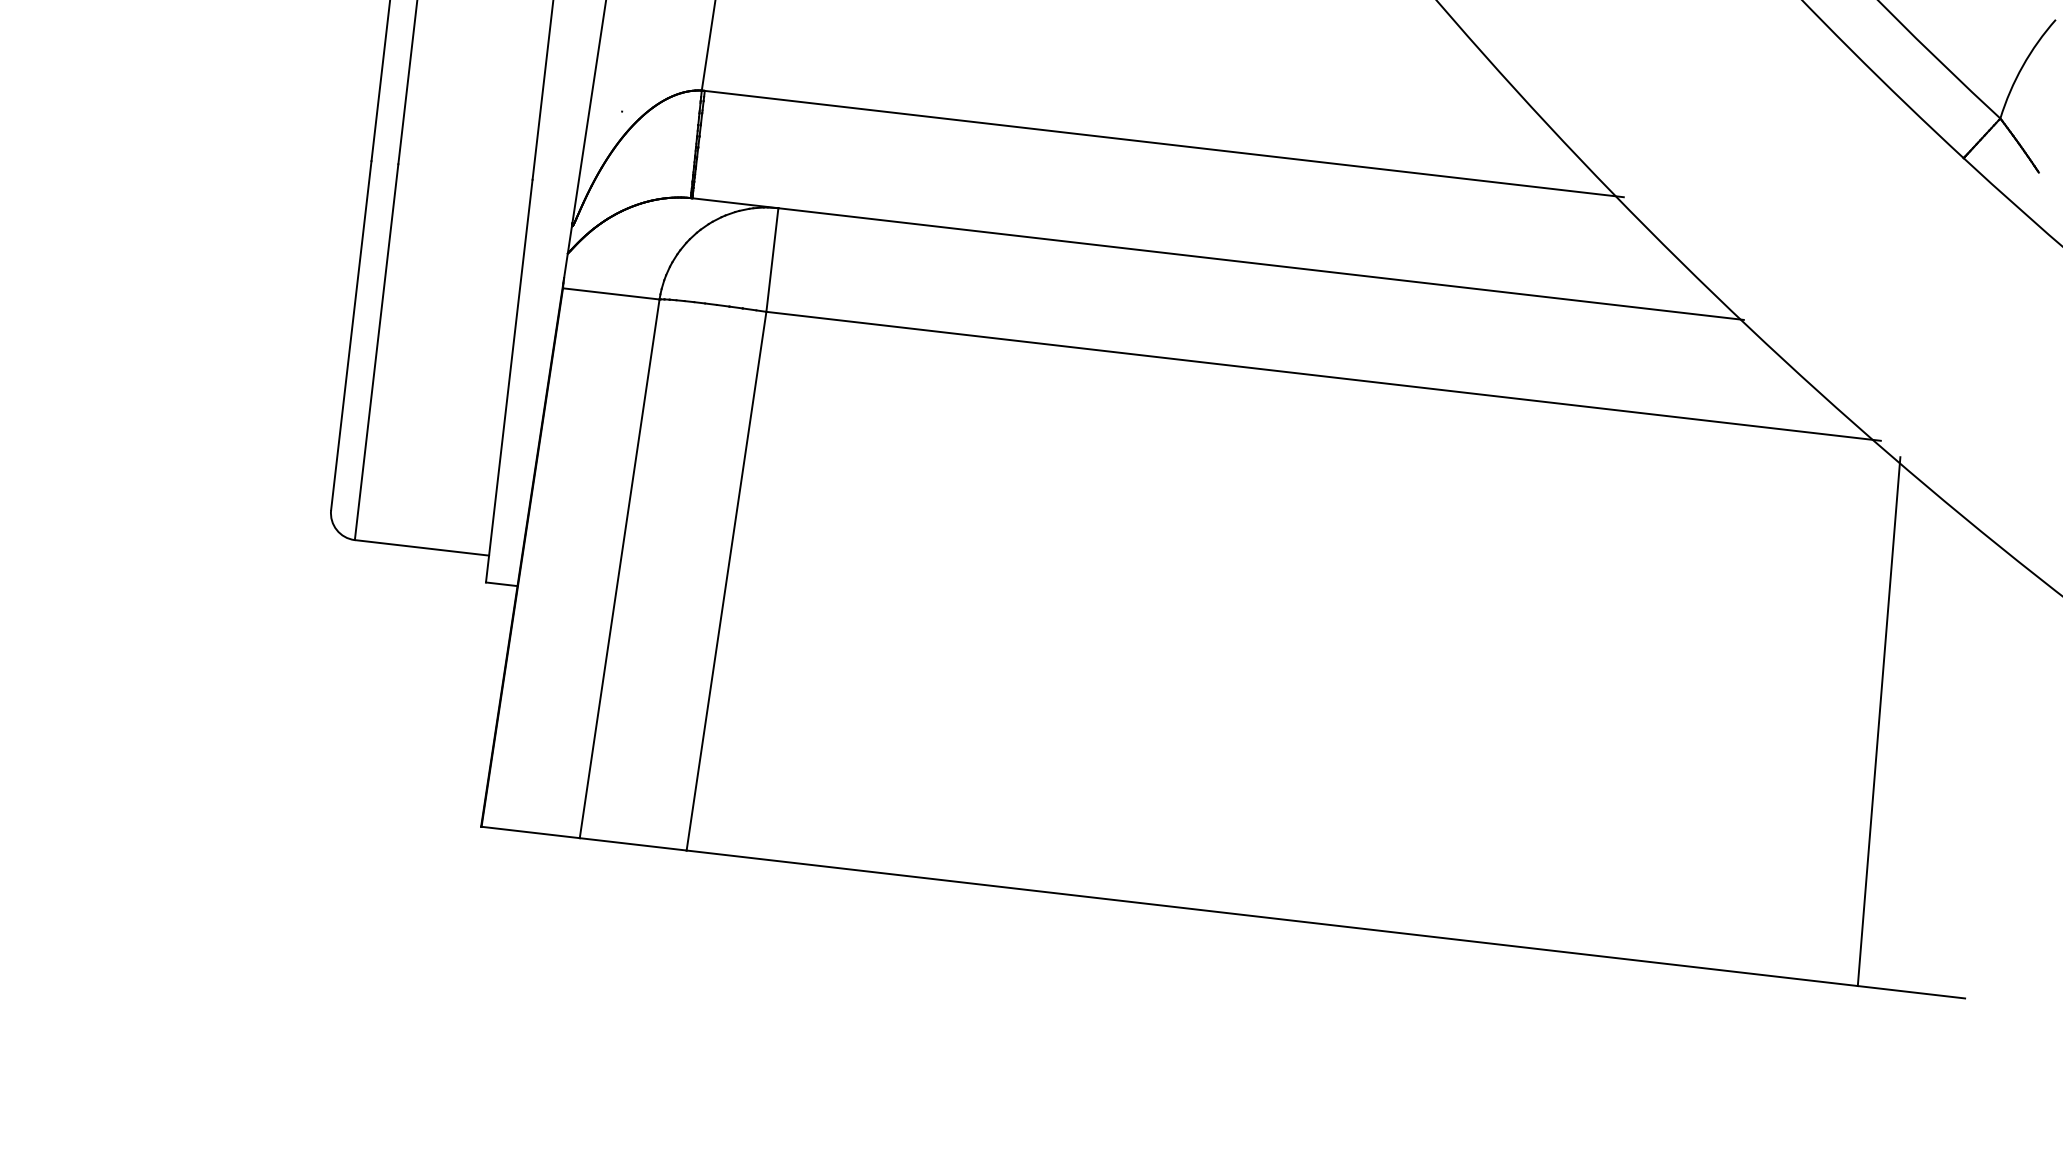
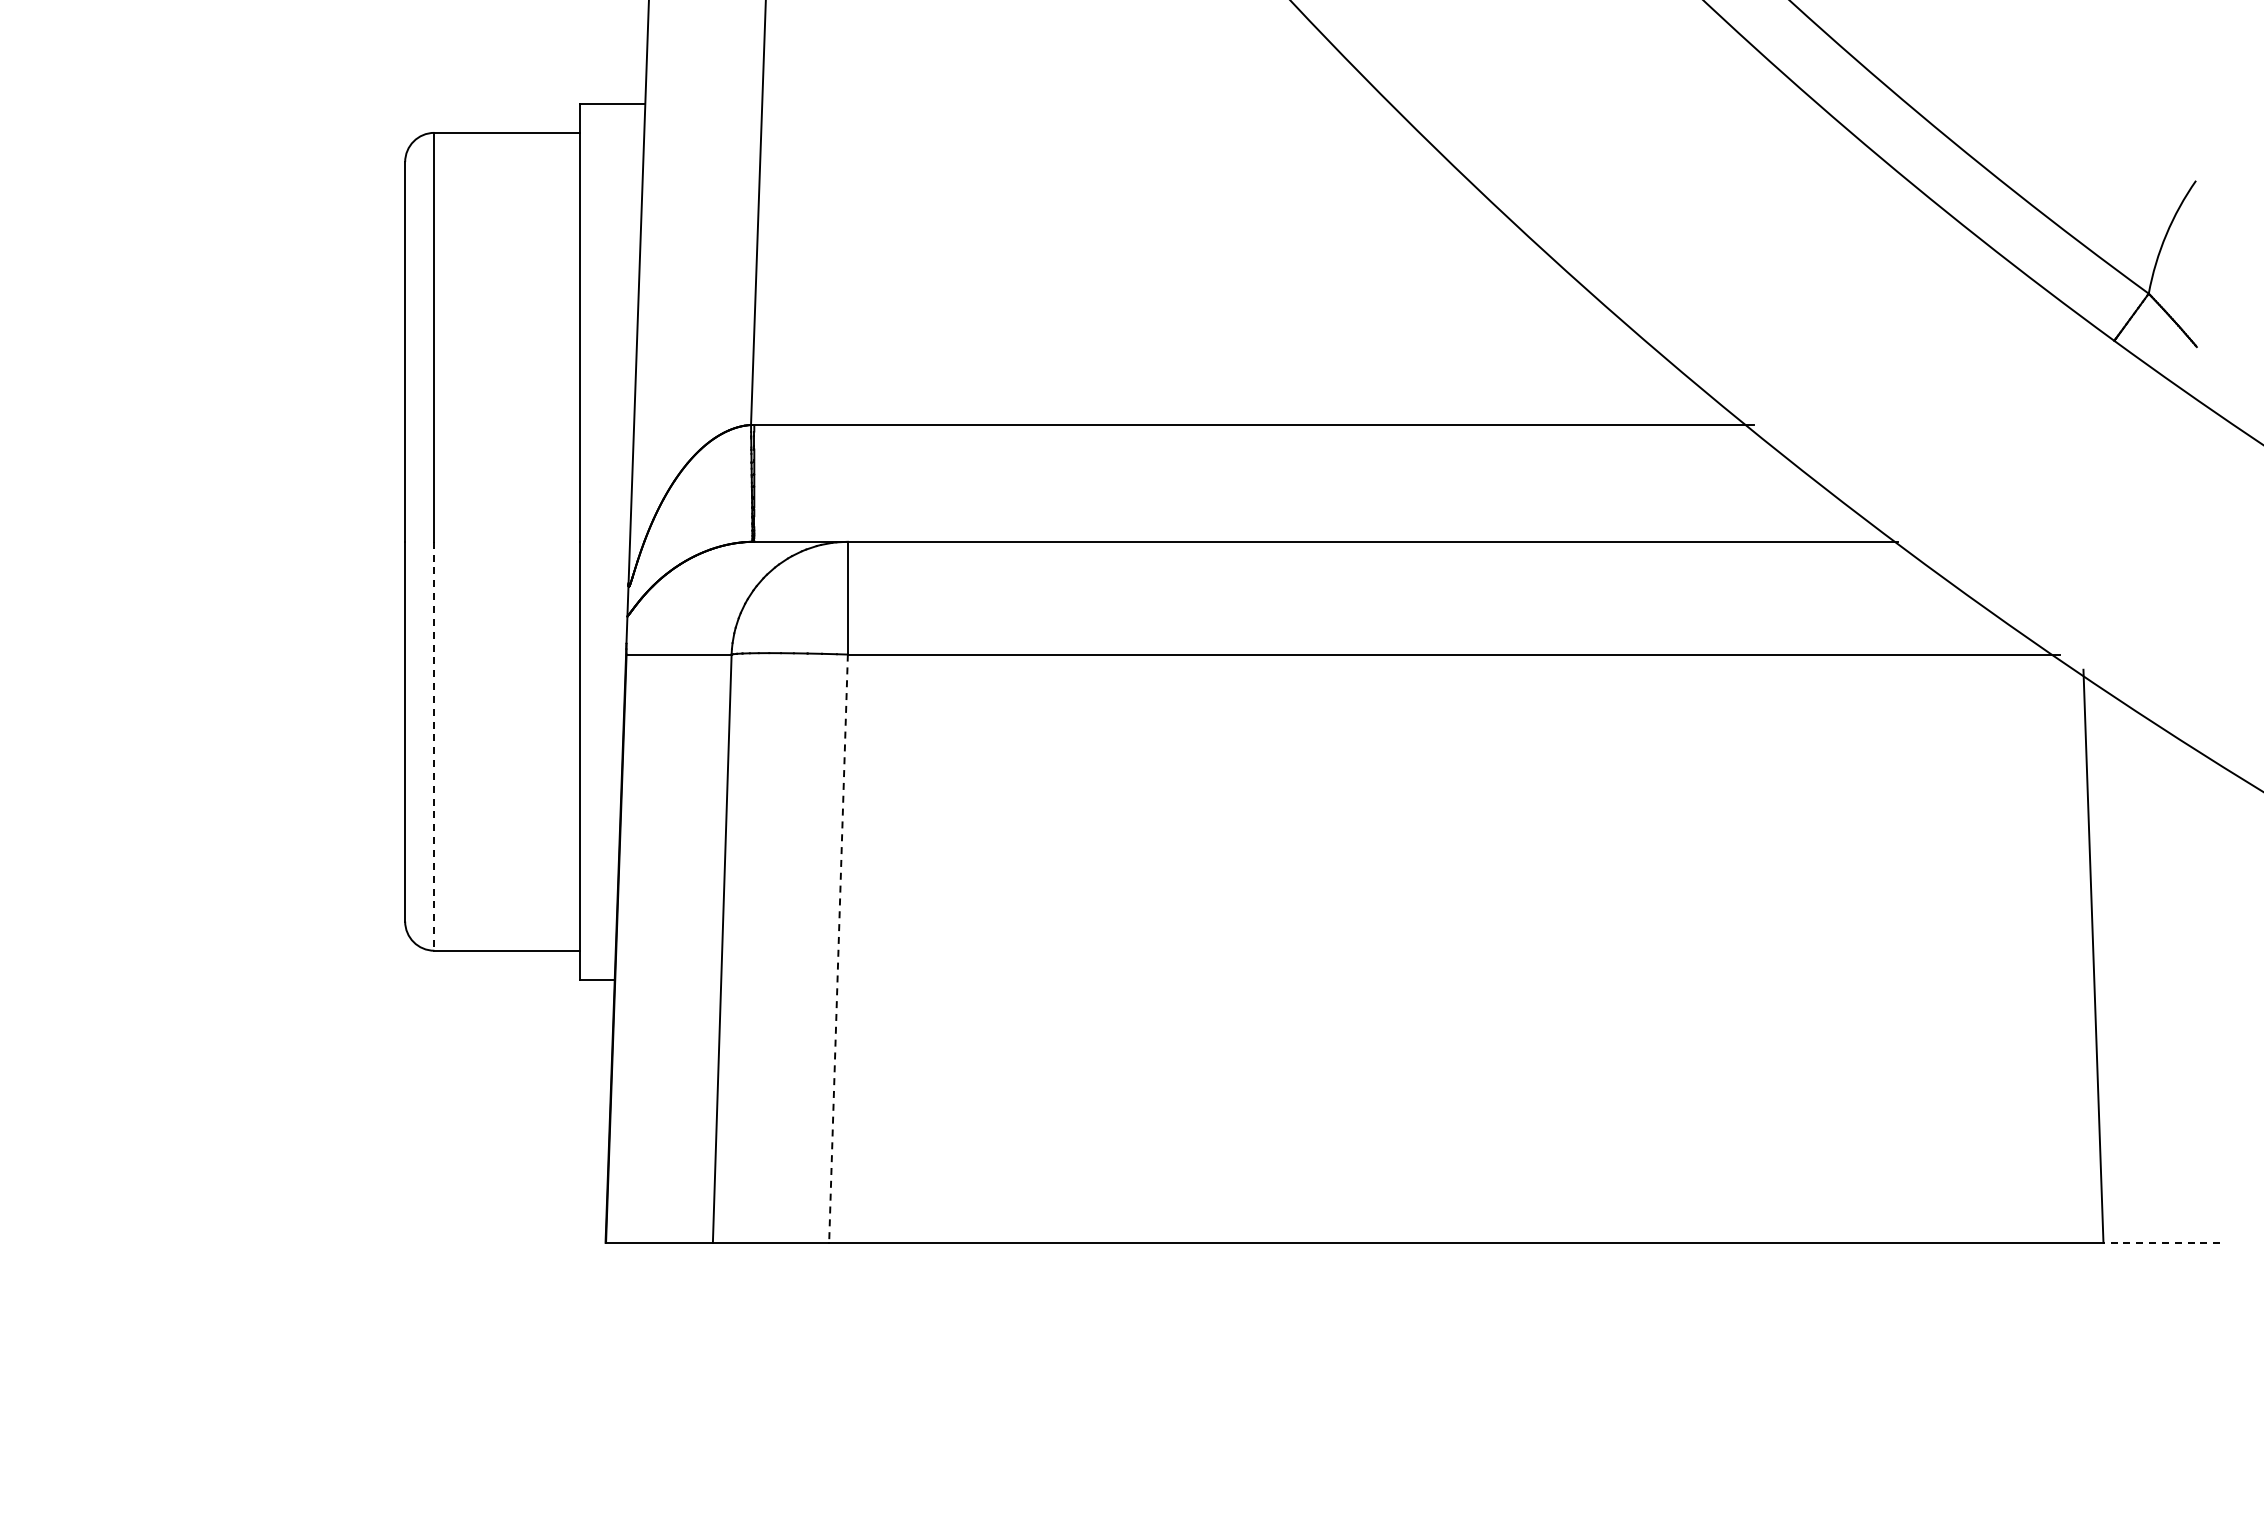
line: (376, 352) -> (434, 746), solid -> dashed
line: (726, 581) -> (838, 949), solid -> dashed
line: (1911, 991) -> (2161, 1242), solid -> dashed

